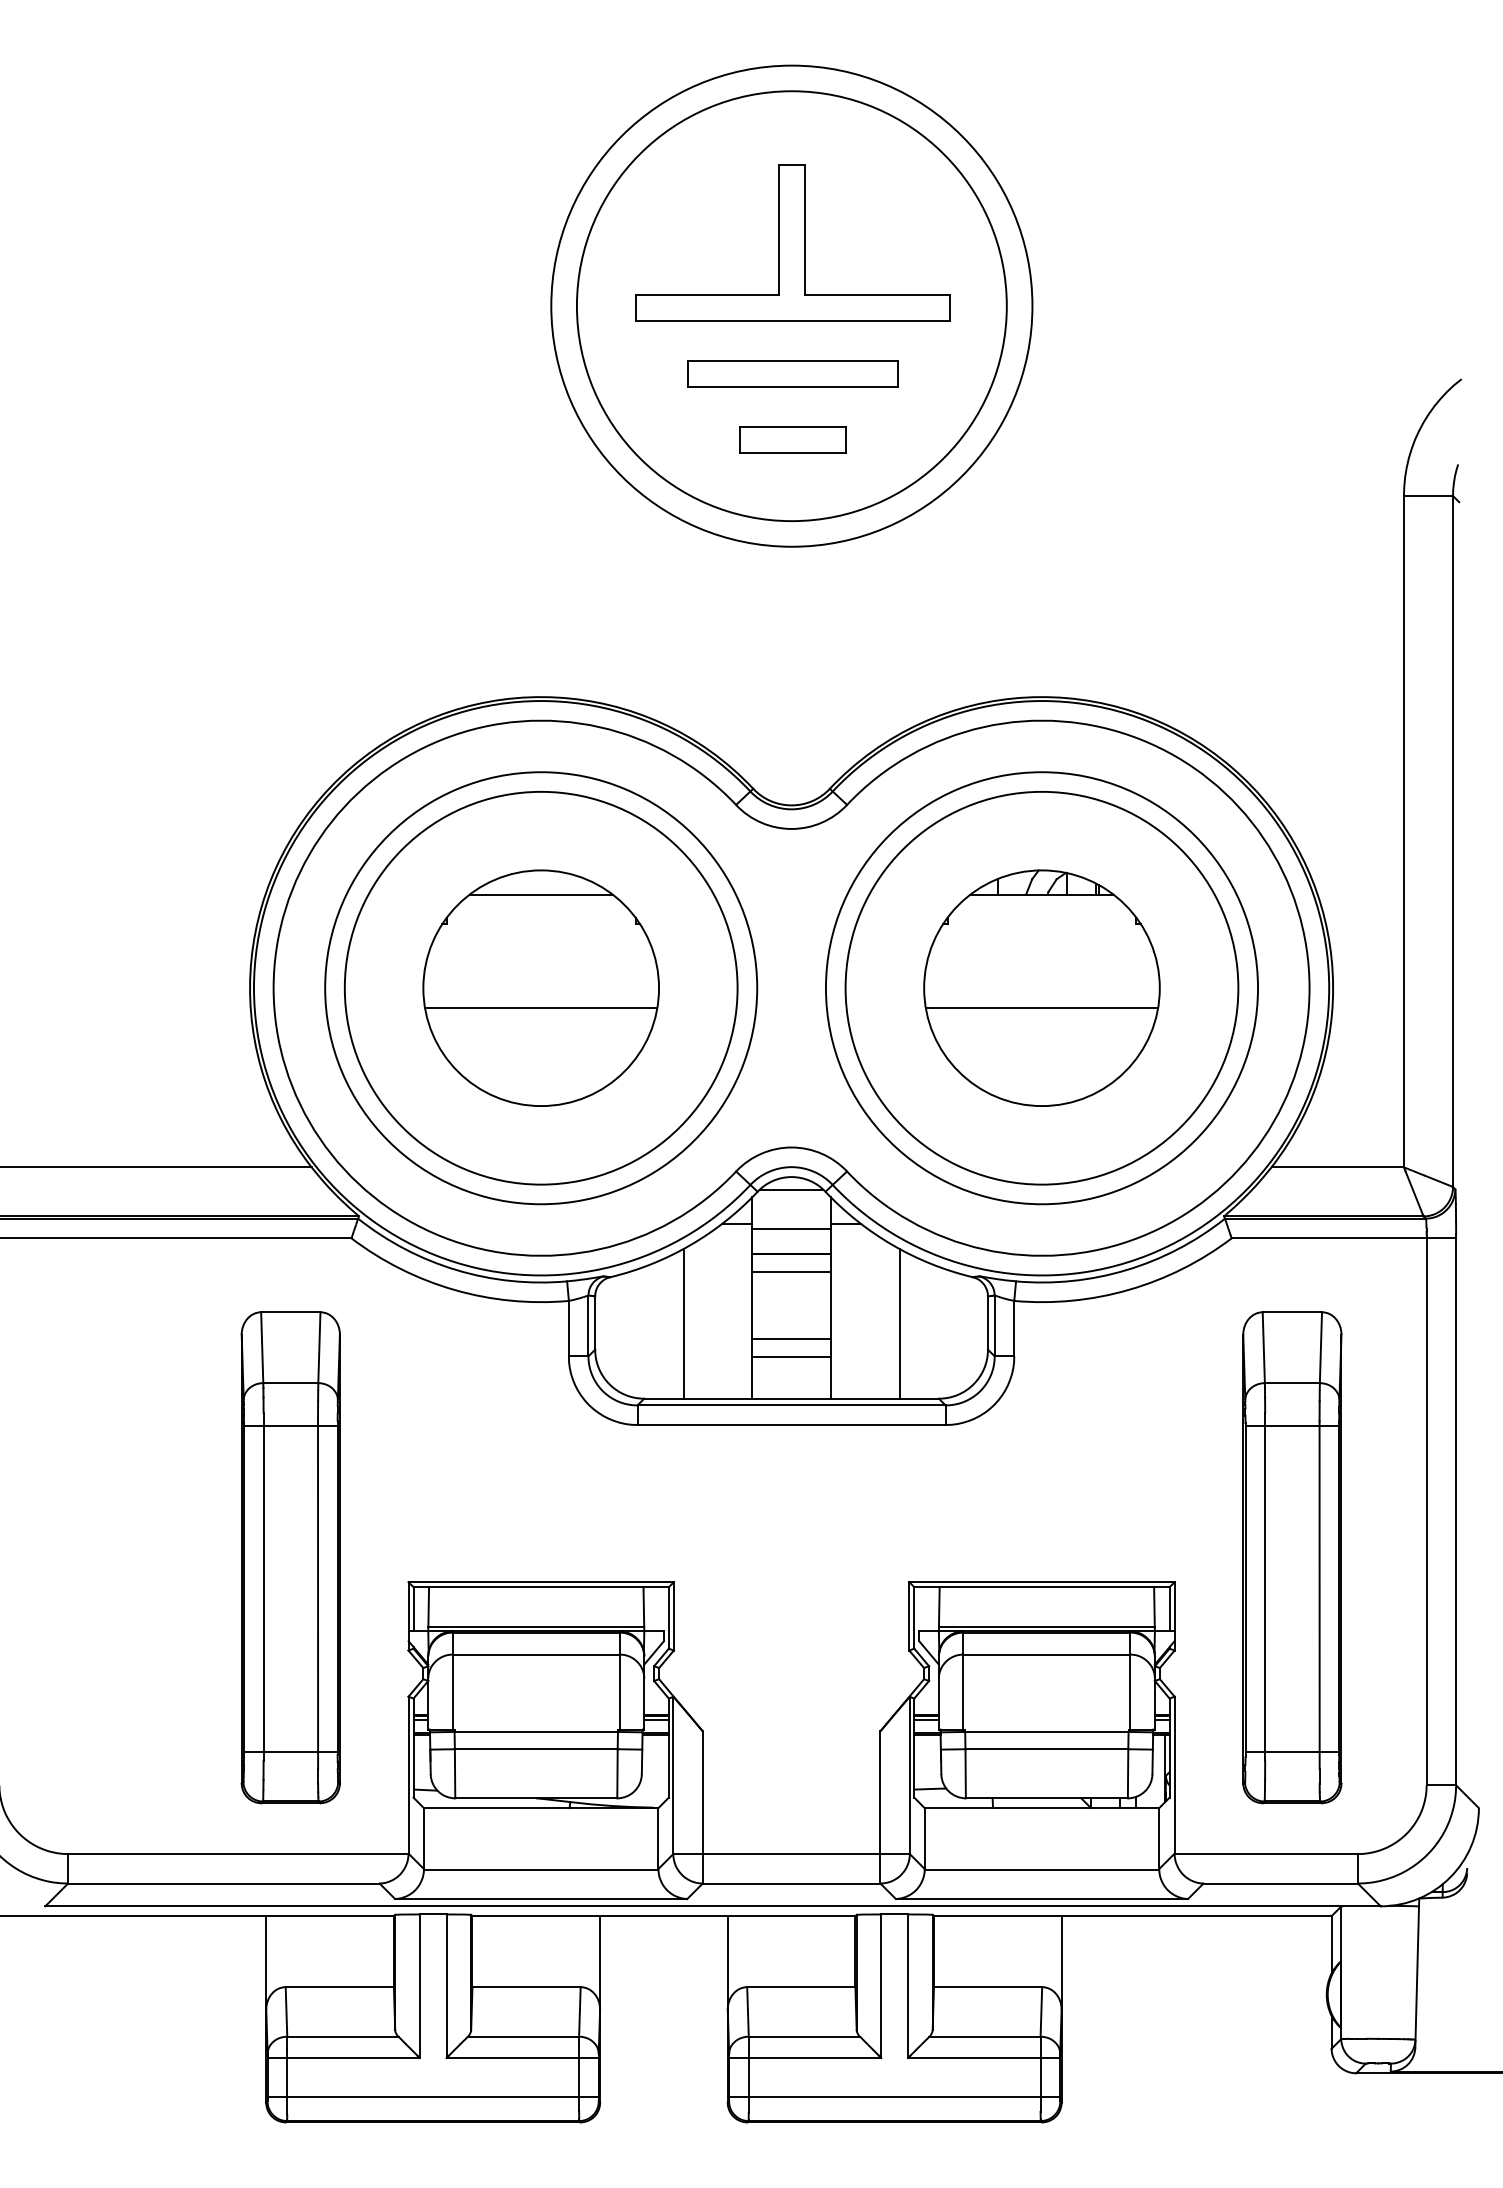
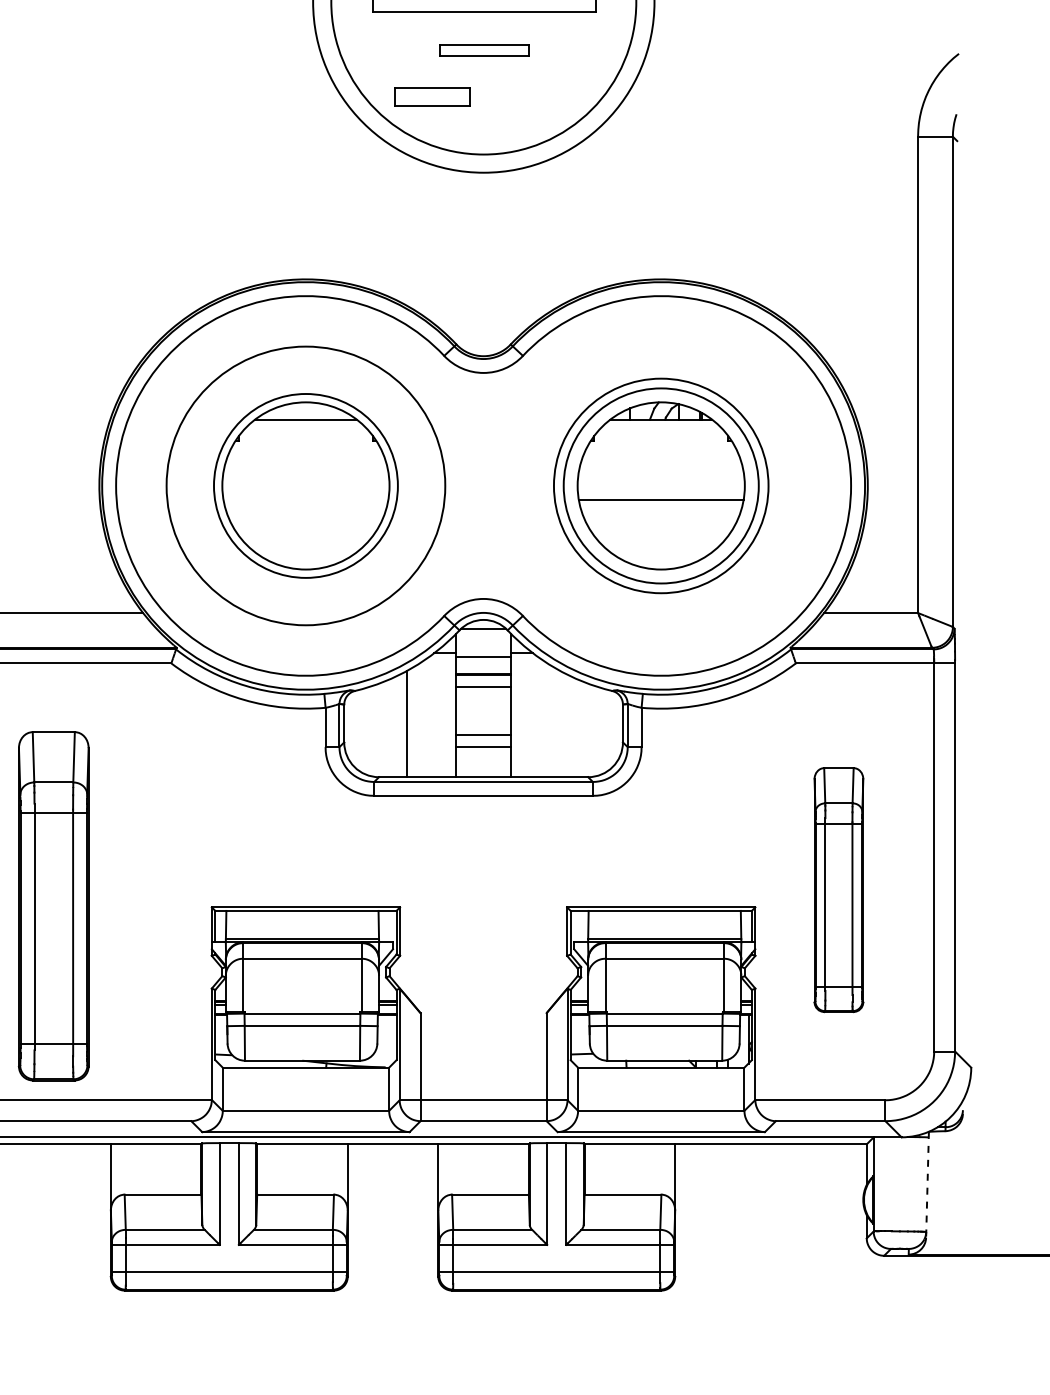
part: (792, 373) -> (484, 49), size x0.6
part: (792, 439) -> (432, 96), moved
circle: (1041, 987) -> (660, 485), size x0.7
circle: (541, 988) -> (306, 486), size x0.6
circle: (1041, 988) -> (660, 486), size x0.7
line: (541, 1007) -> (306, 499), removed
line: (899, 1323) -> (560, 723), removed
part: (290, 1557) -> (53, 906), moved
part: (1292, 1557) -> (839, 889), size x0.7
line: (1417, 1973) -> (927, 1184), solid -> dashed

